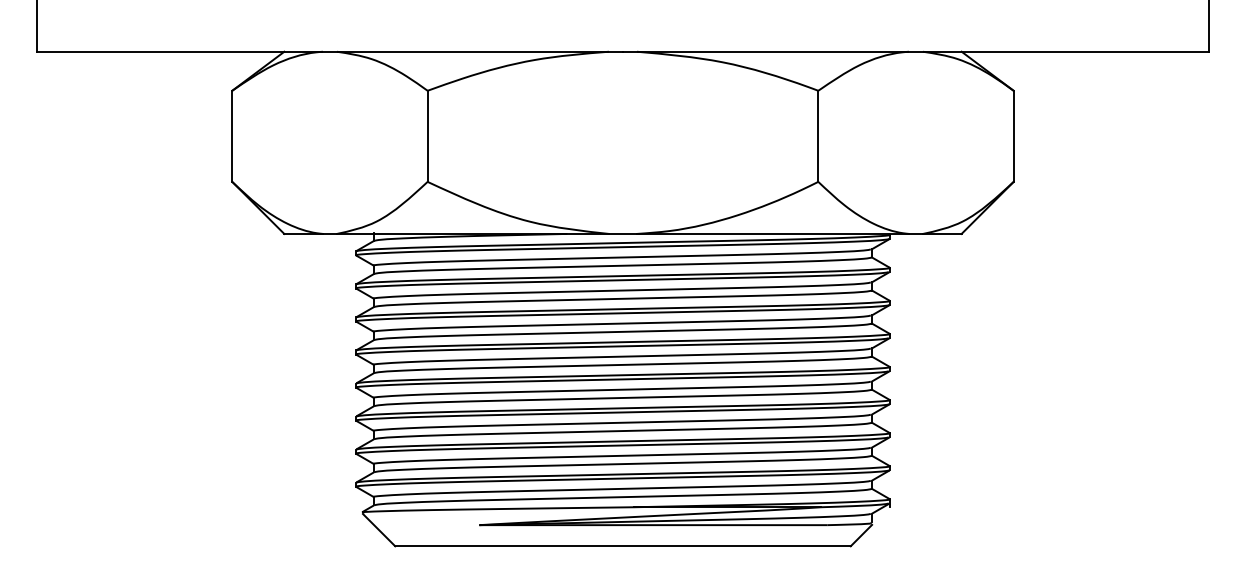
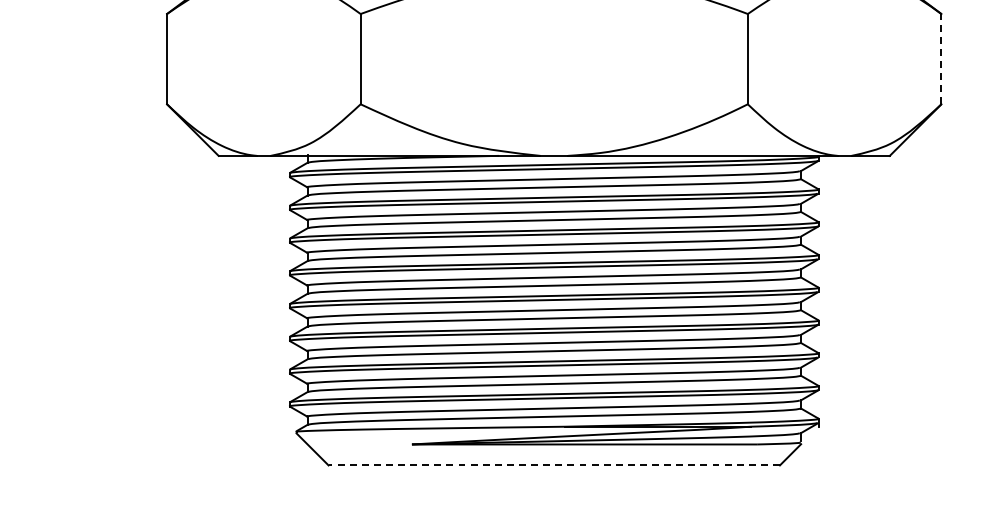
line: (1013, 136) -> (941, 59), solid -> dashed
line: (623, 546) -> (554, 465), solid -> dashed

